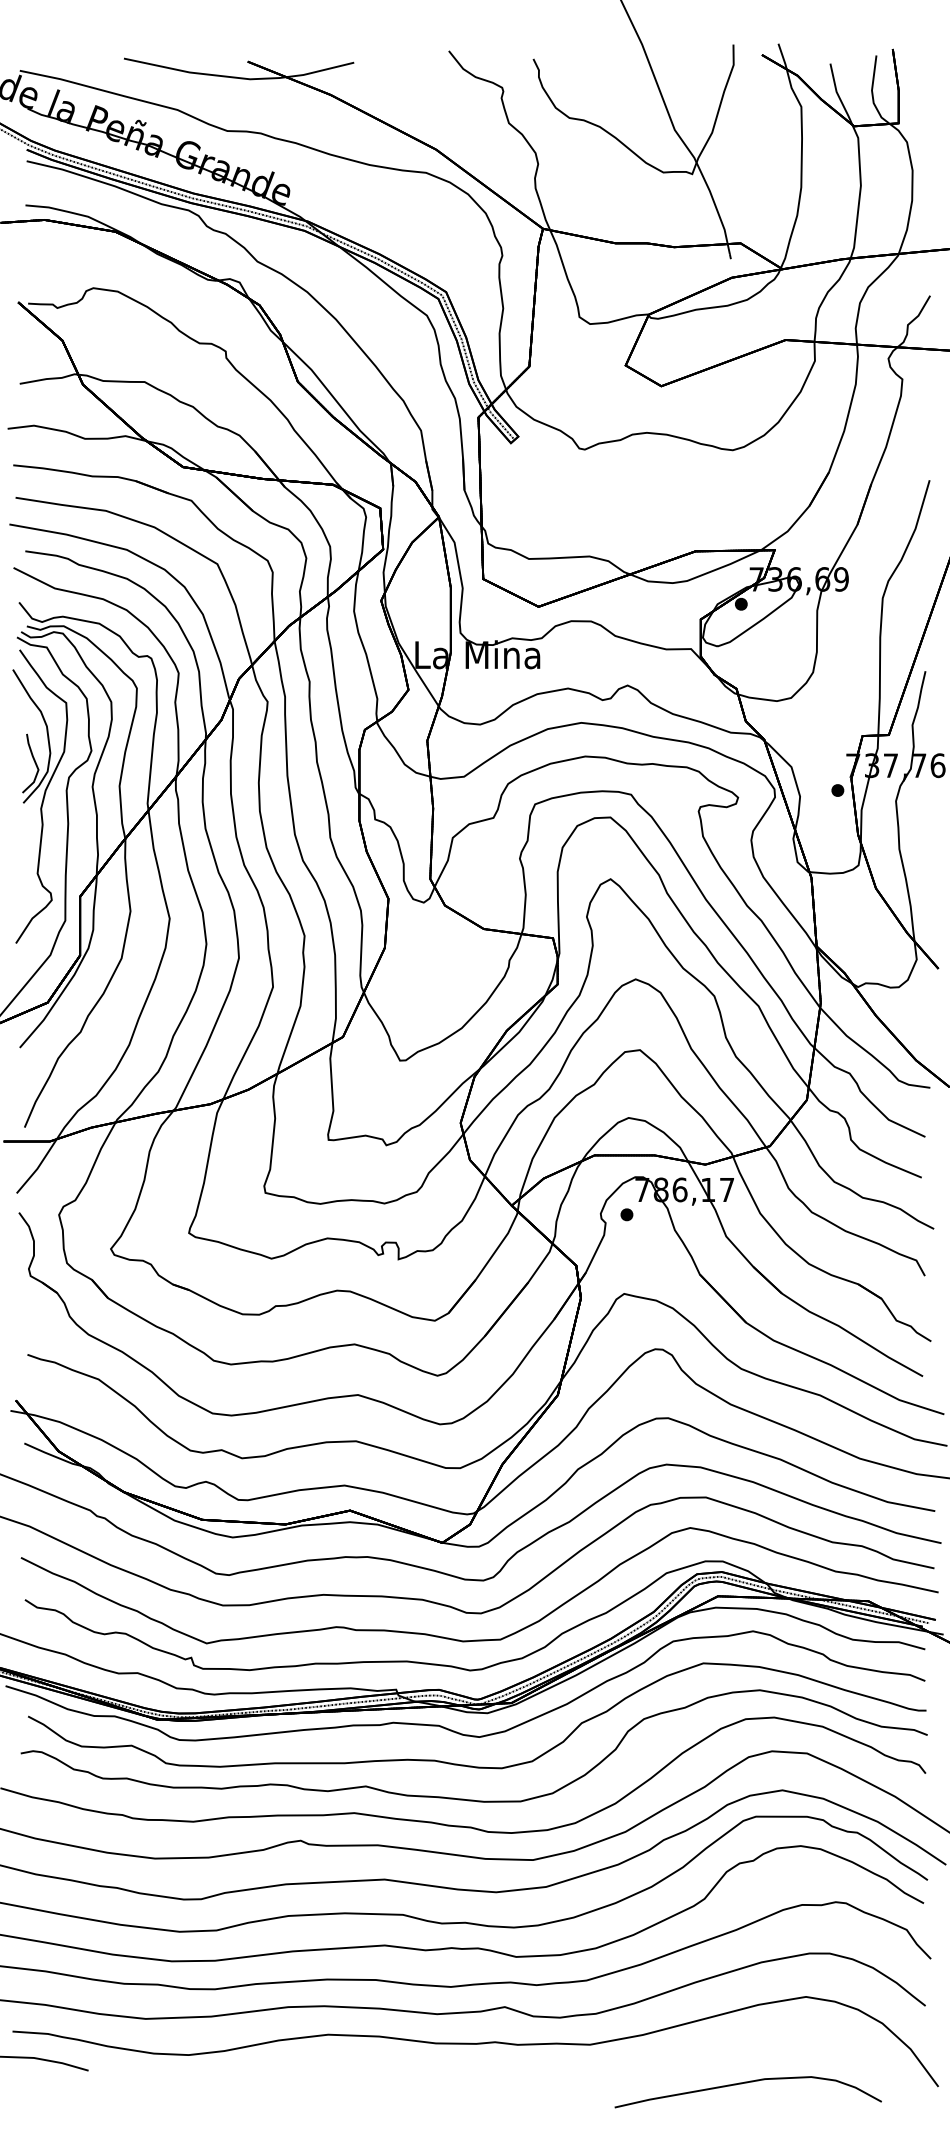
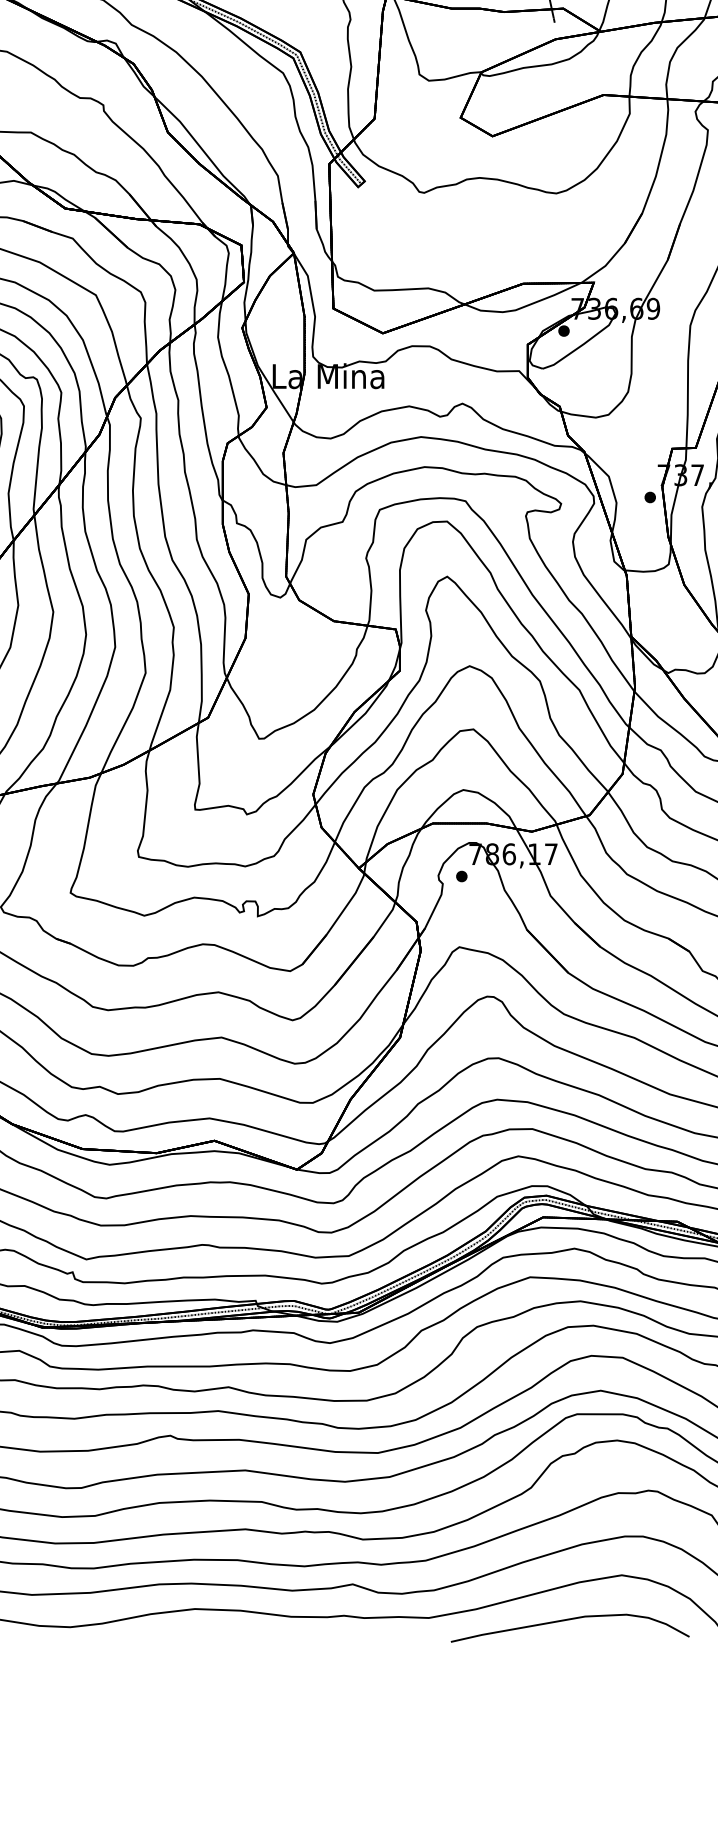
curve: (747, 2083) -> (569, 1620), moved

